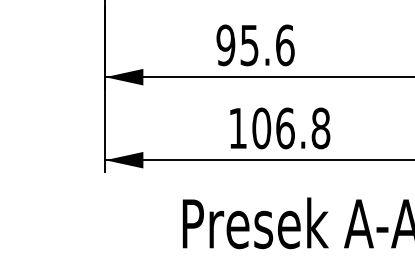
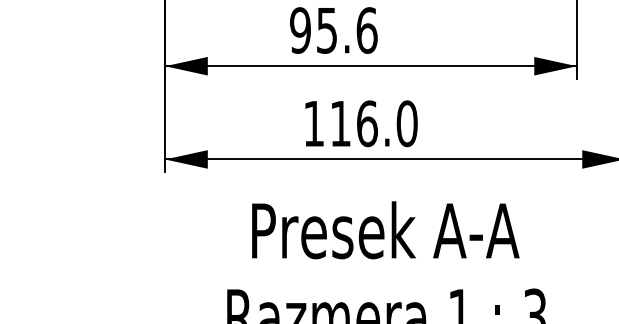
text: (290, 128) -> (373, 123), 106.8 -> 116.0

